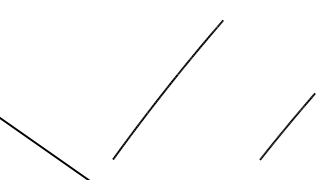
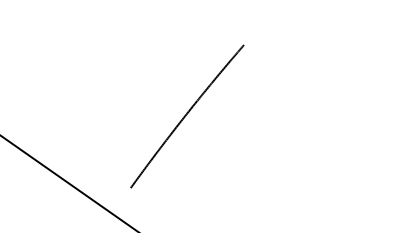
line: (286, 125) -> (309, 153), removed

